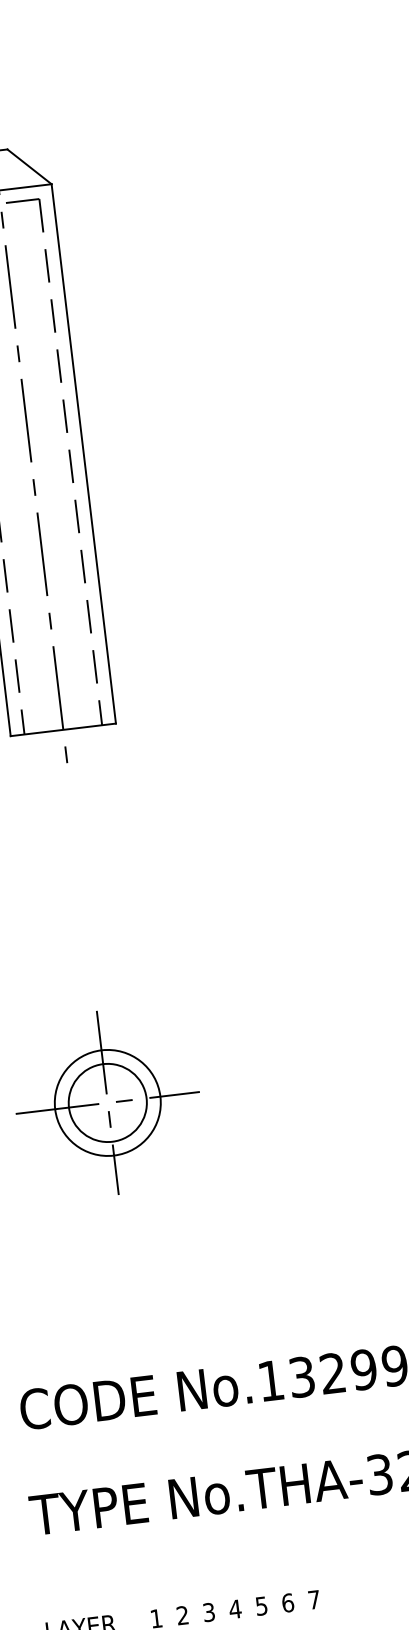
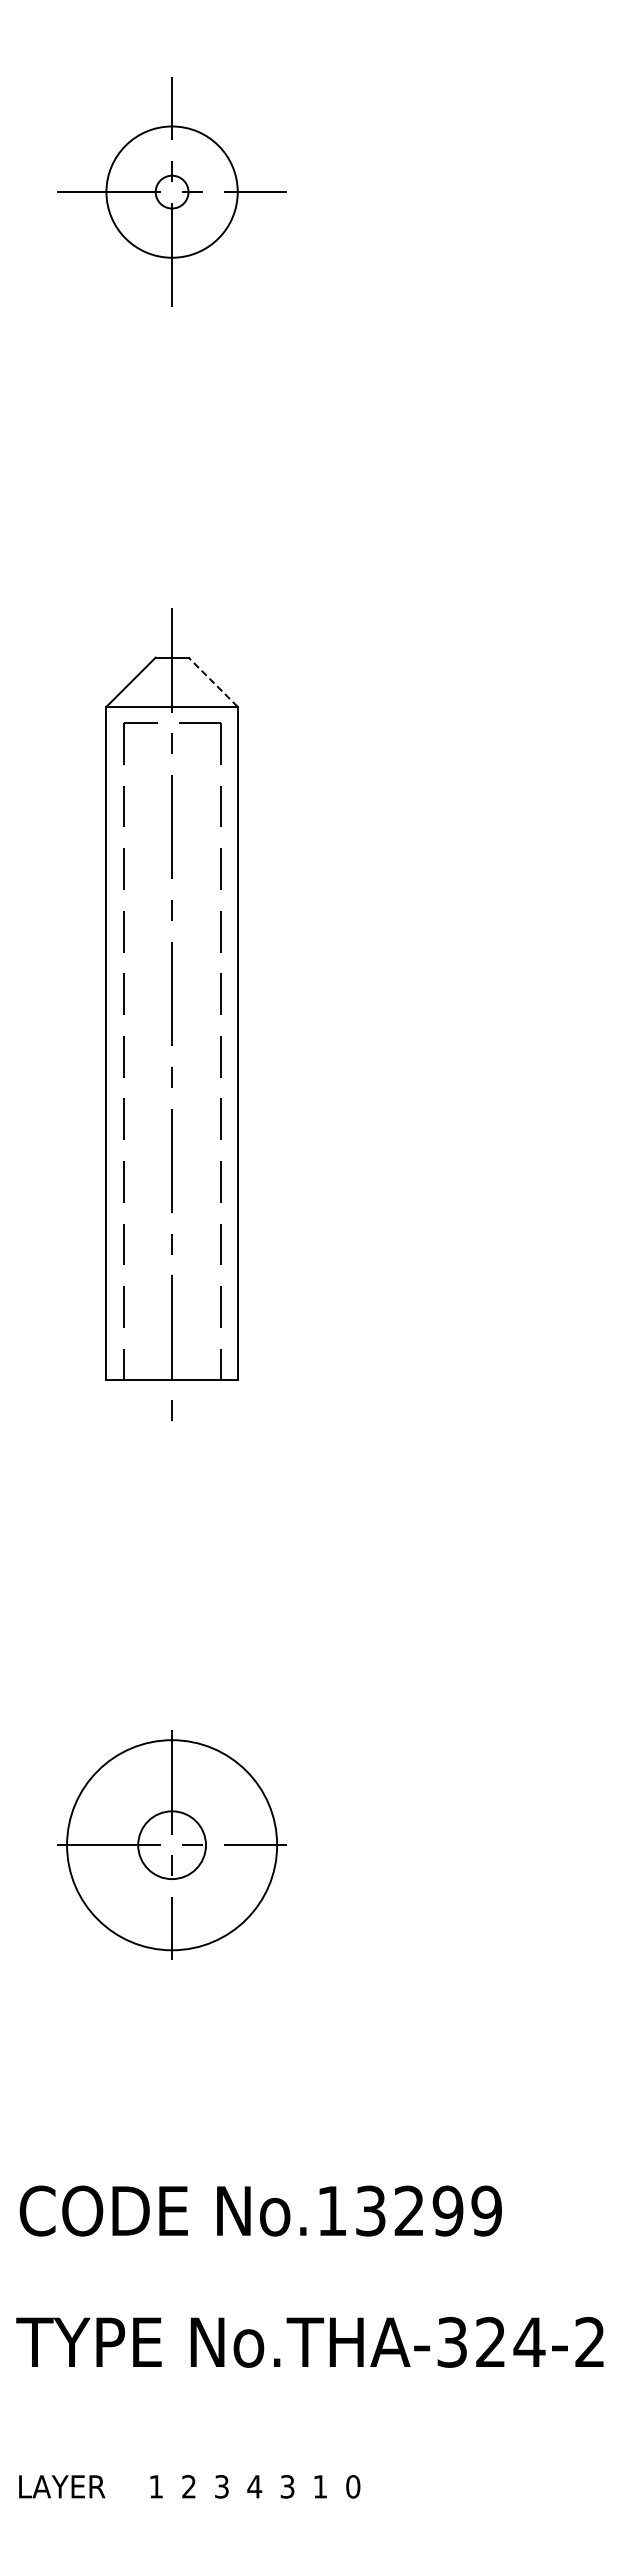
line: (29, 167) -> (213, 682), solid -> dashed
circle: (107, 1102) -> (171, 1844), size x0.7
circle: (107, 1102) -> (171, 1844), size x1.6
text: (314, 1599) -> (353, 2486), 7 -> 0
text: (288, 1602) -> (320, 2486), 6 -> 1
text: (261, 1605) -> (287, 2486), 5 -> 3

